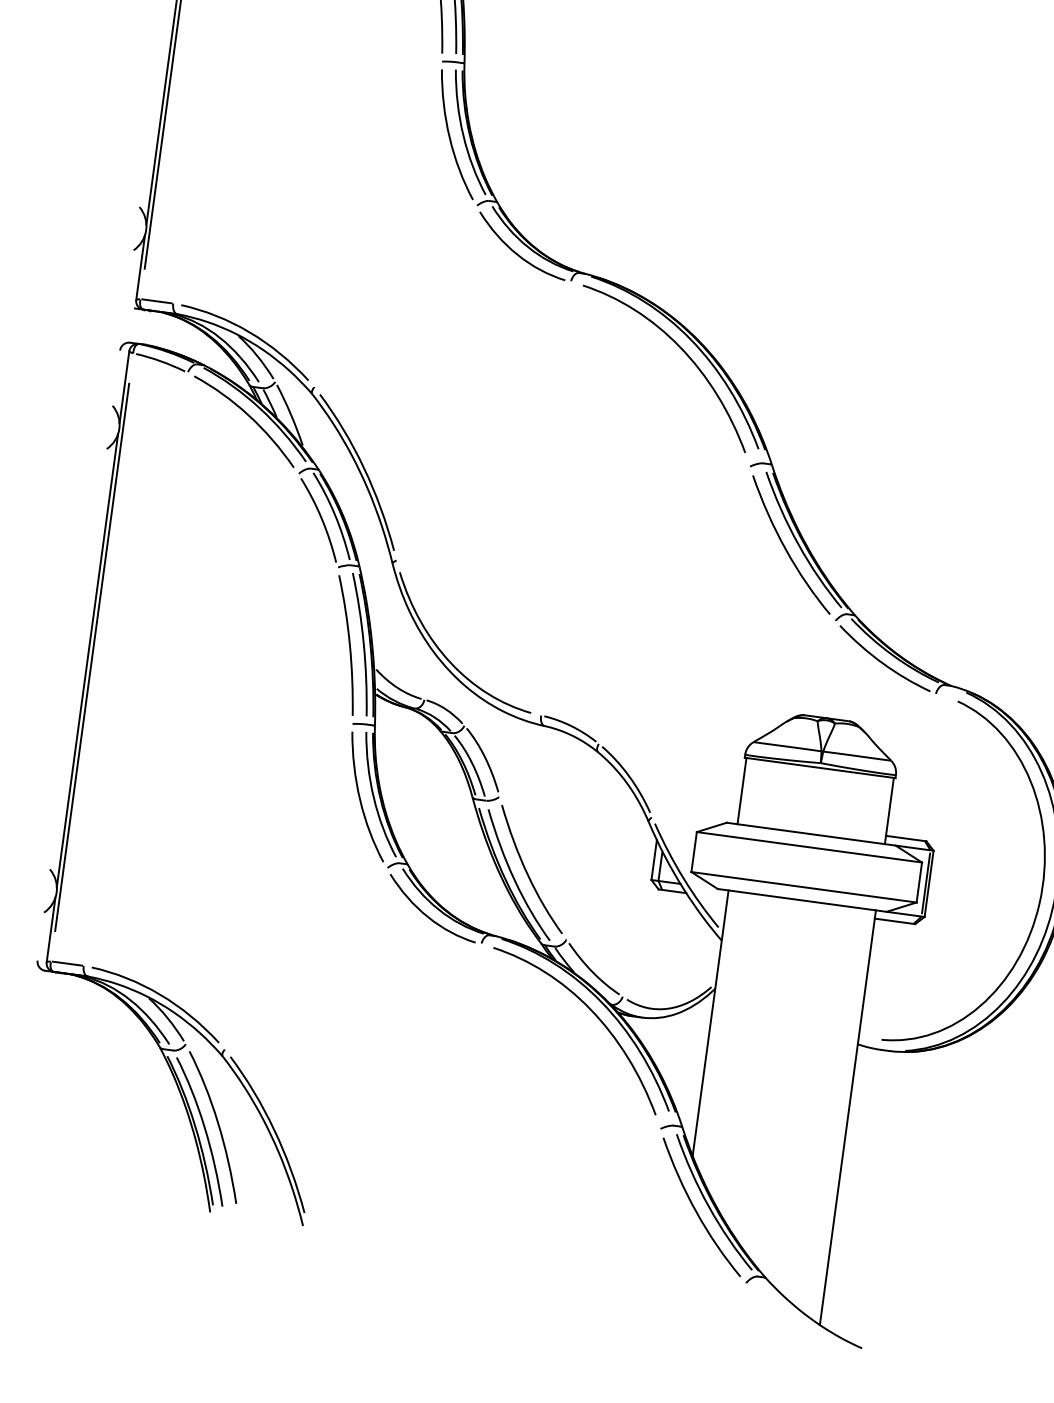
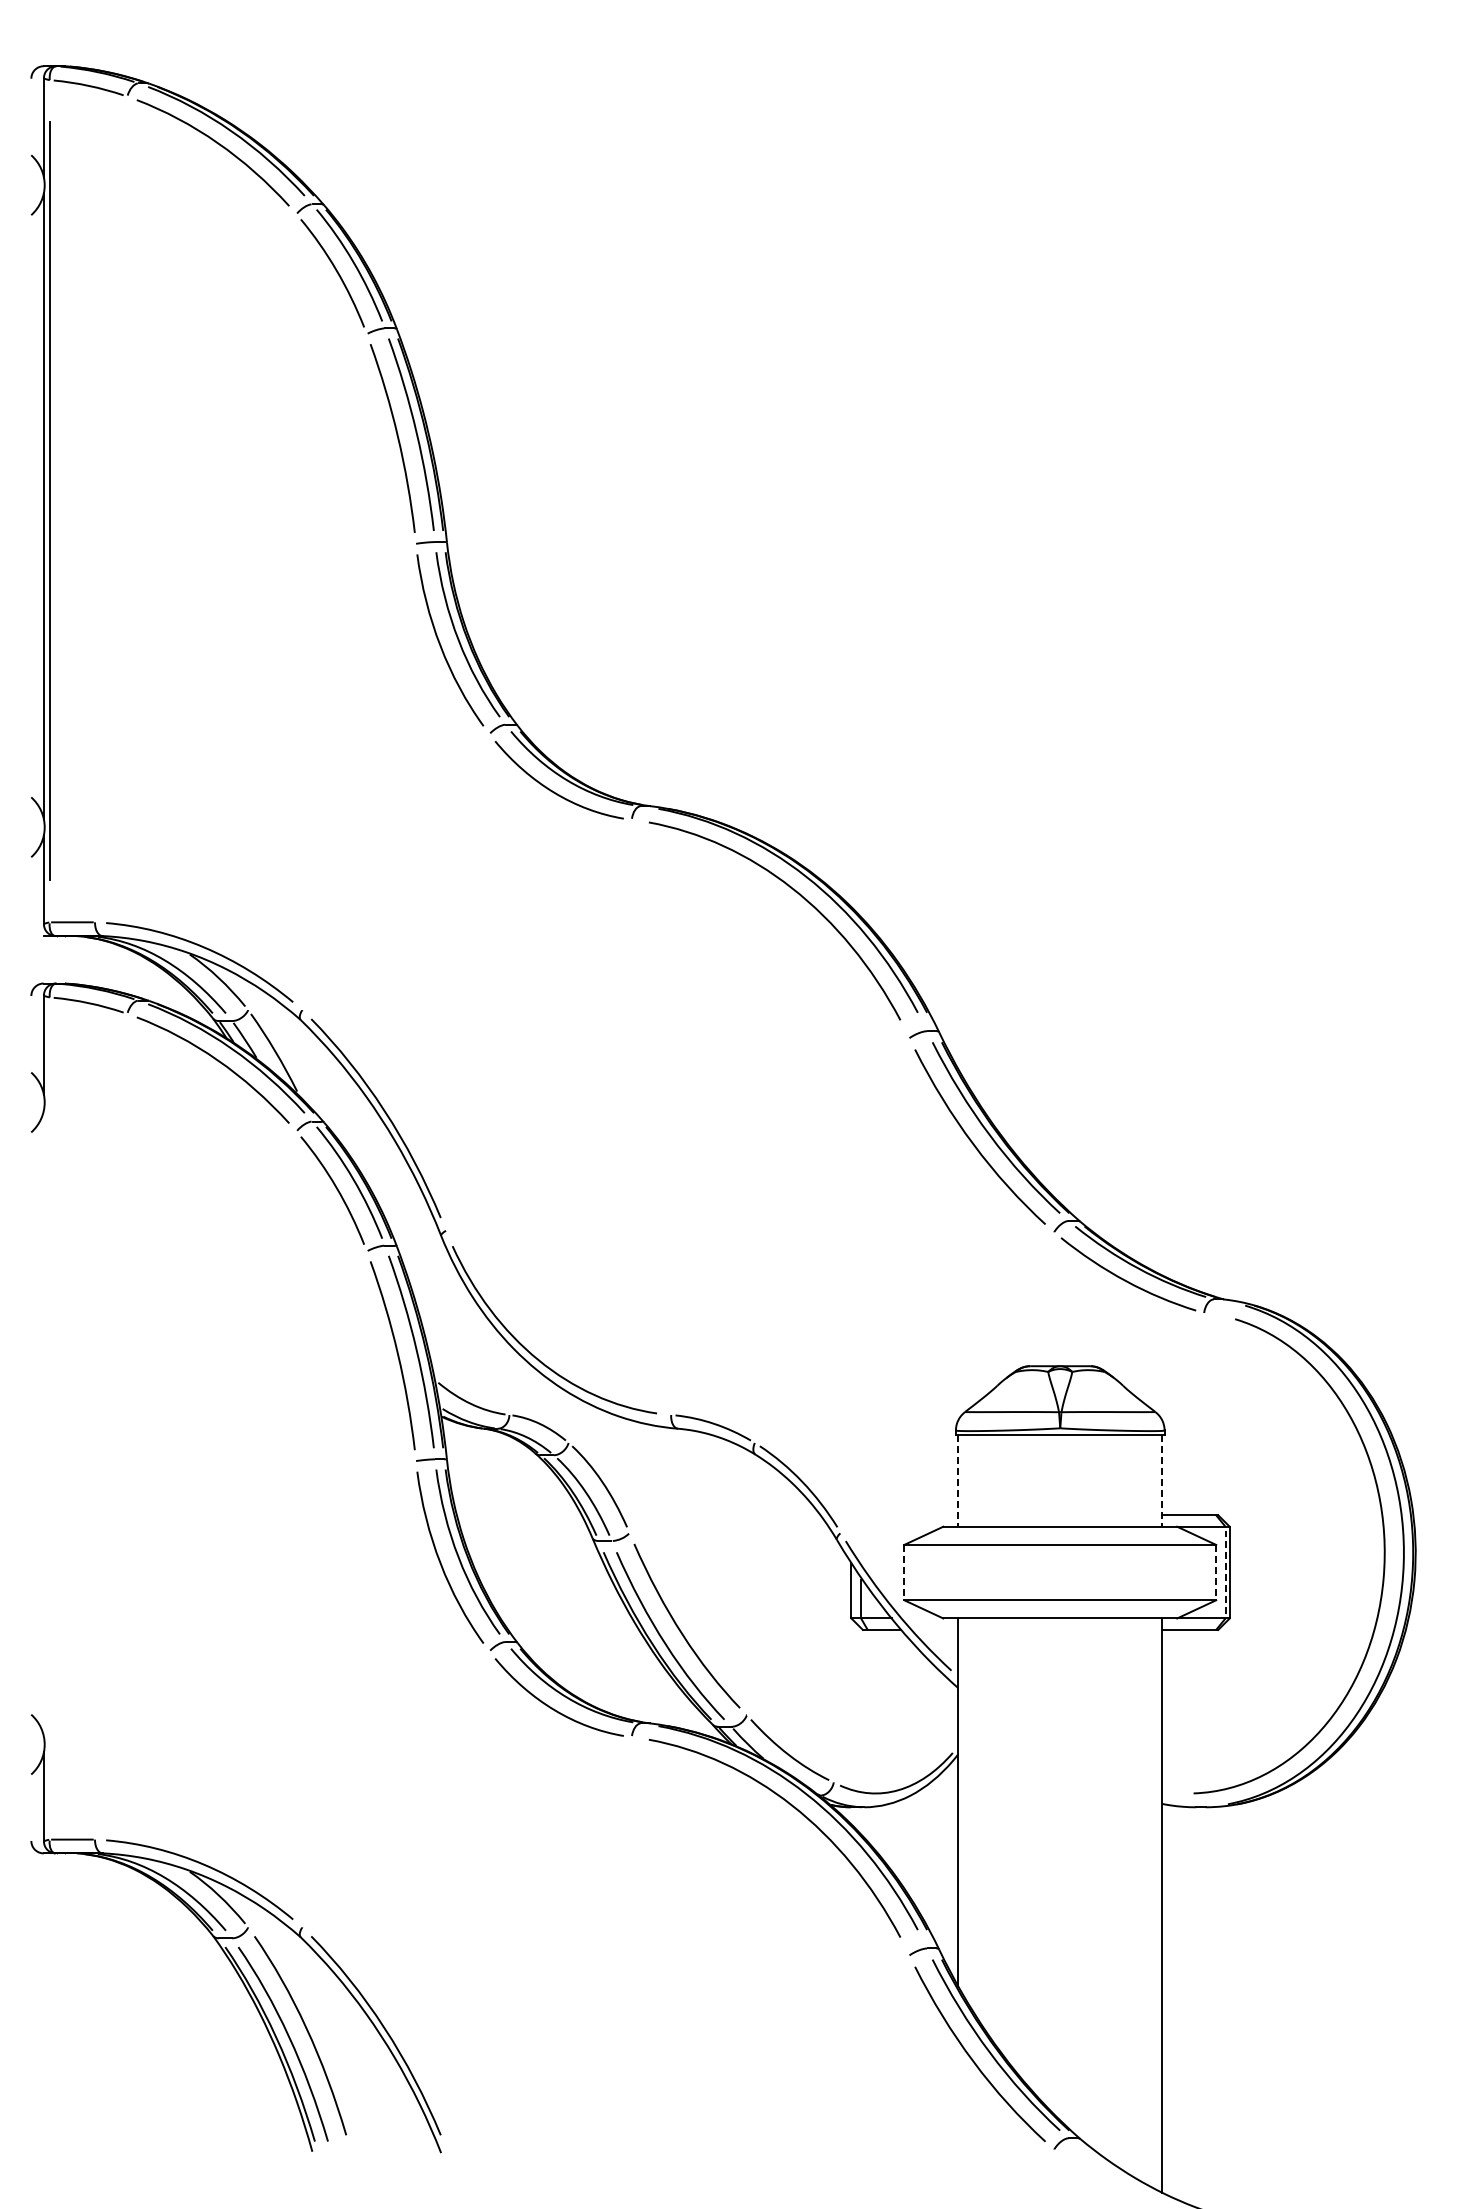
line: (91, 657) -> (49, 1418), removed
line: (87, 660) -> (43, 1423), removed
line: (742, 790) -> (958, 1480), solid -> dashed
line: (889, 810) -> (1162, 1480), solid -> dashed
line: (694, 852) -> (904, 1572), solid -> dashed
line: (919, 882) -> (1216, 1572), solid -> dashed
line: (926, 883) -> (1225, 1572), solid -> dashed

